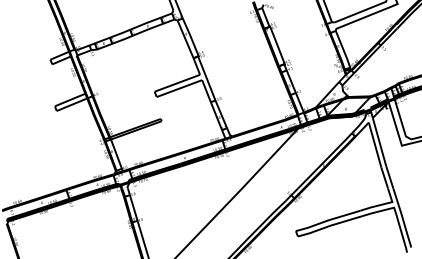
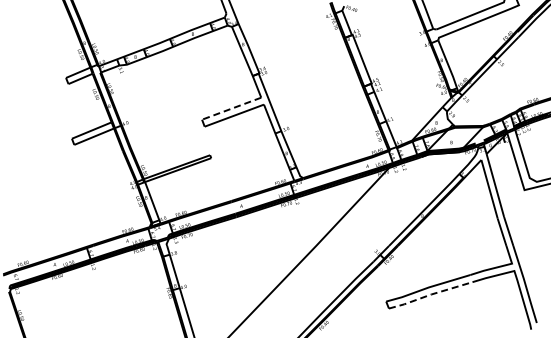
line: (177, 83) -> (231, 108), solid -> dashed
line: (329, 225) -> (430, 294), solid -> dashed

